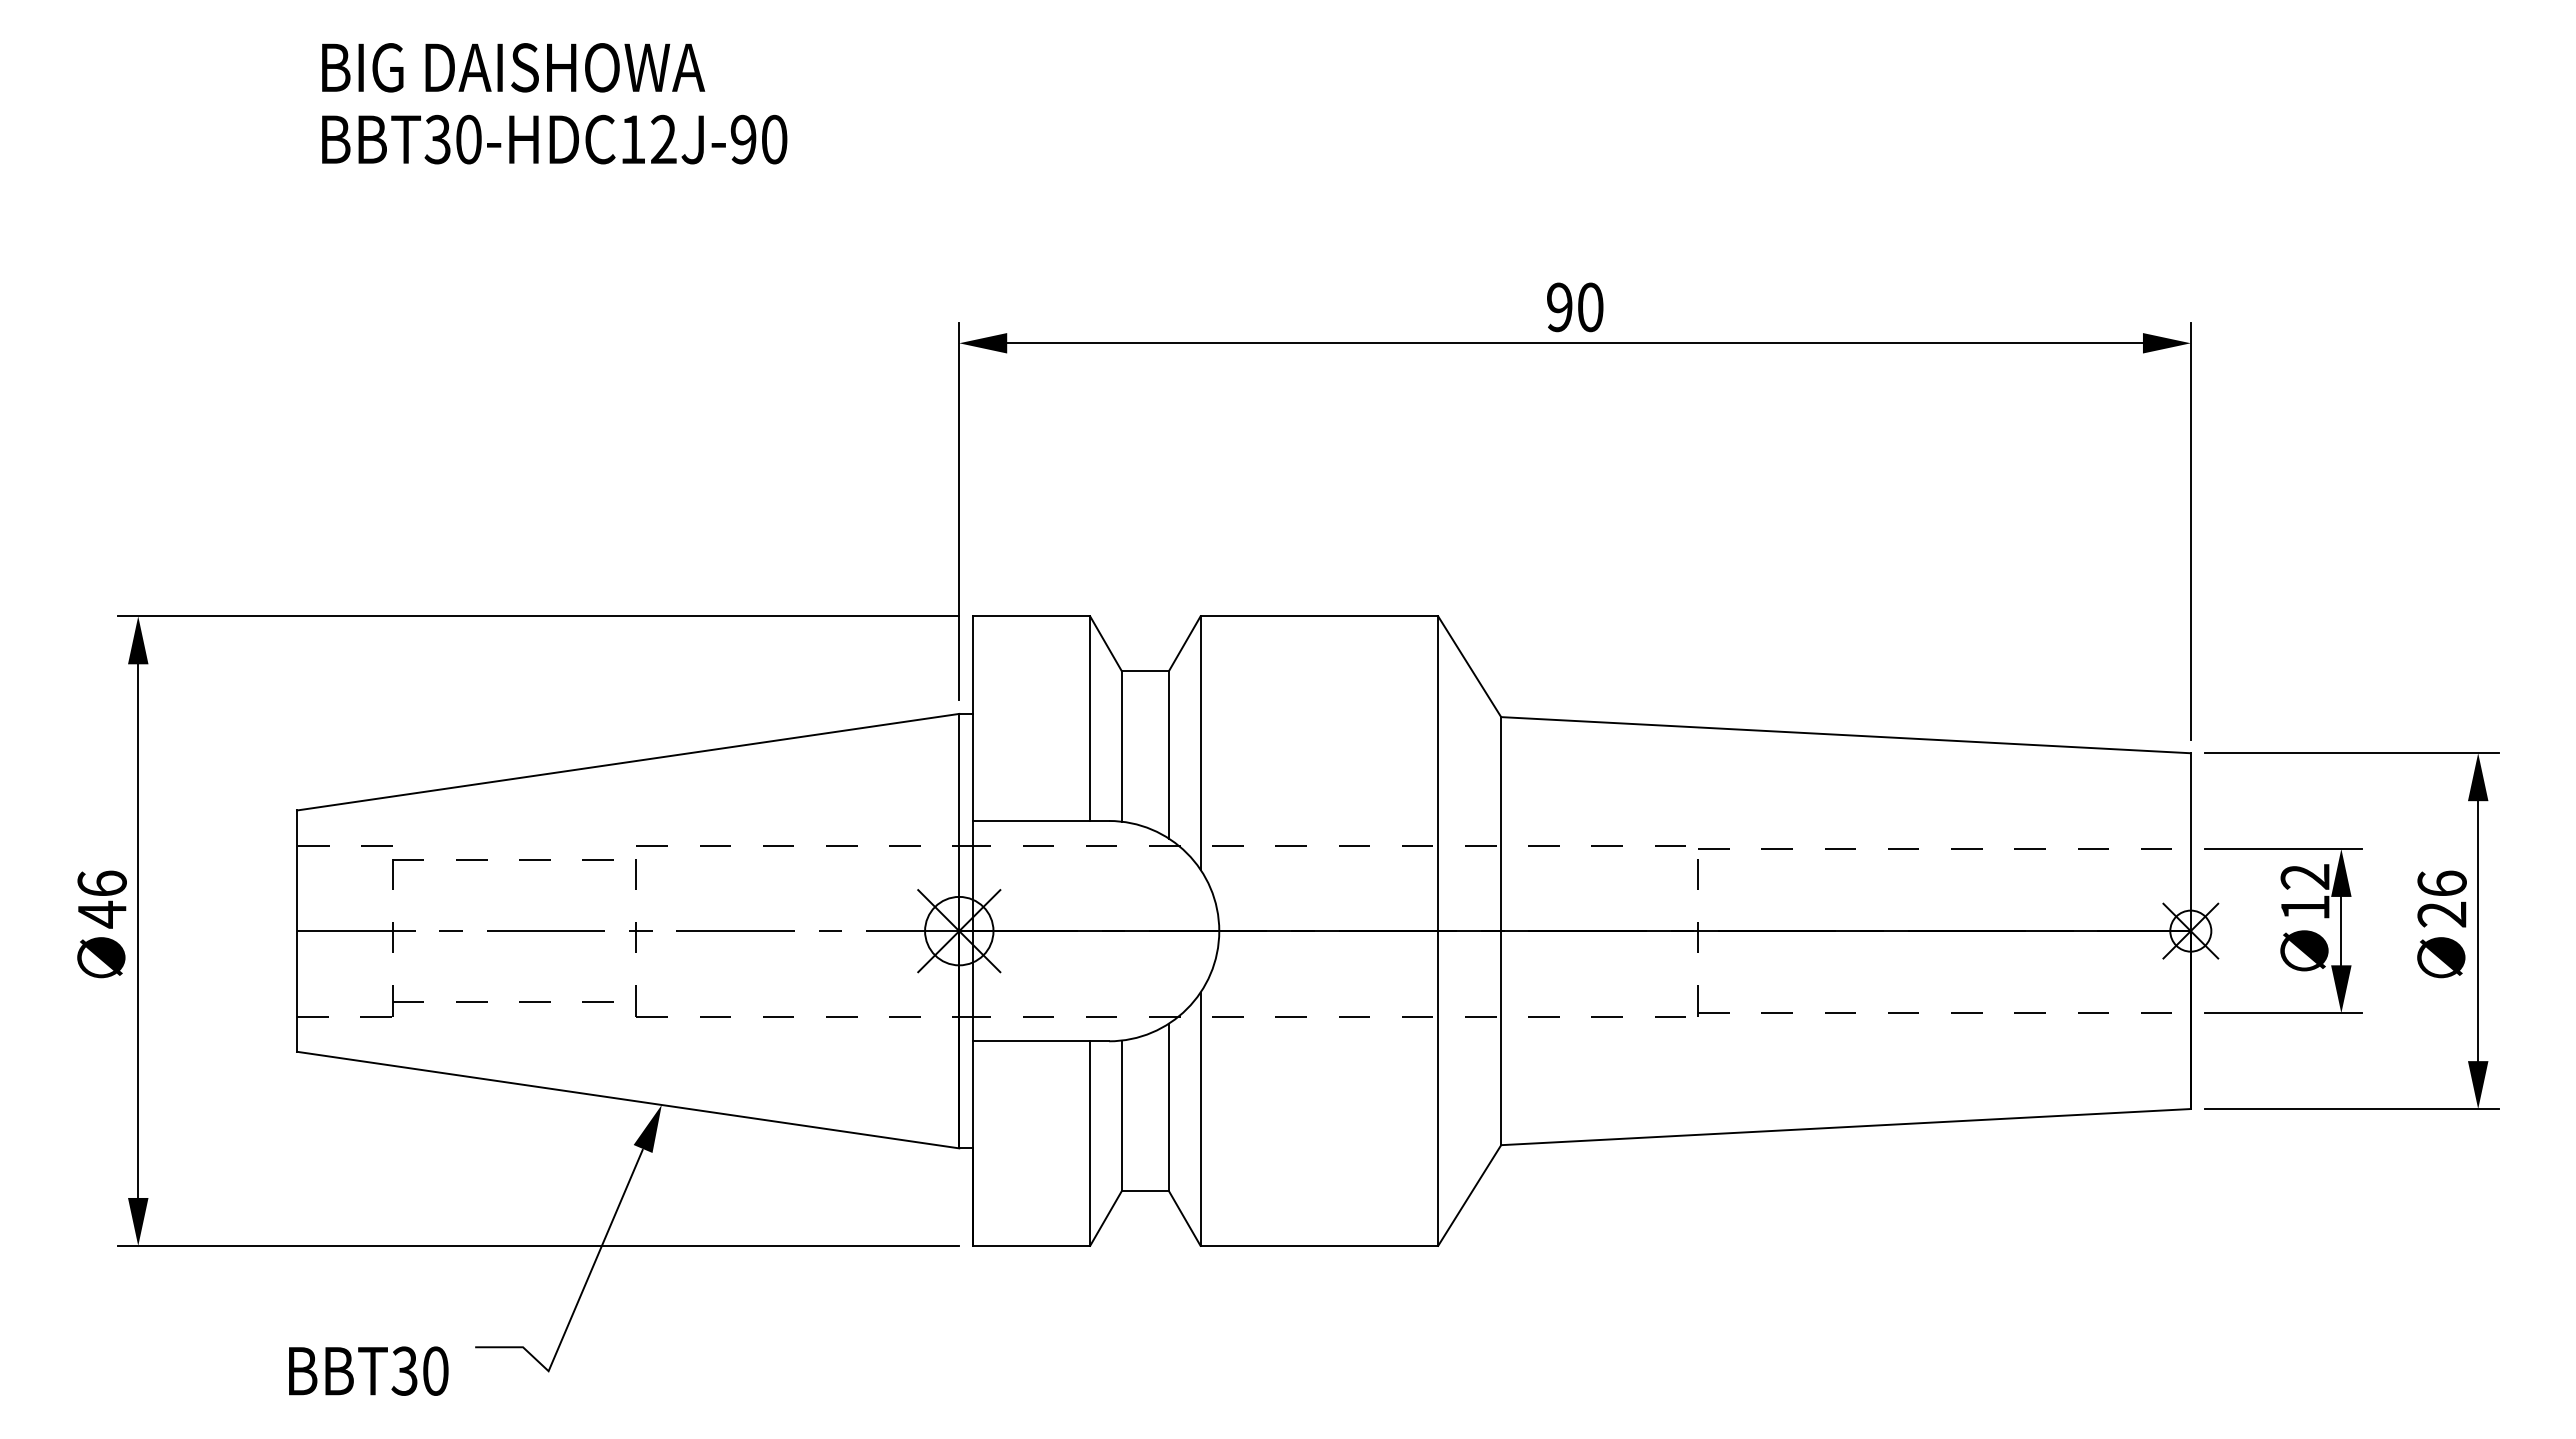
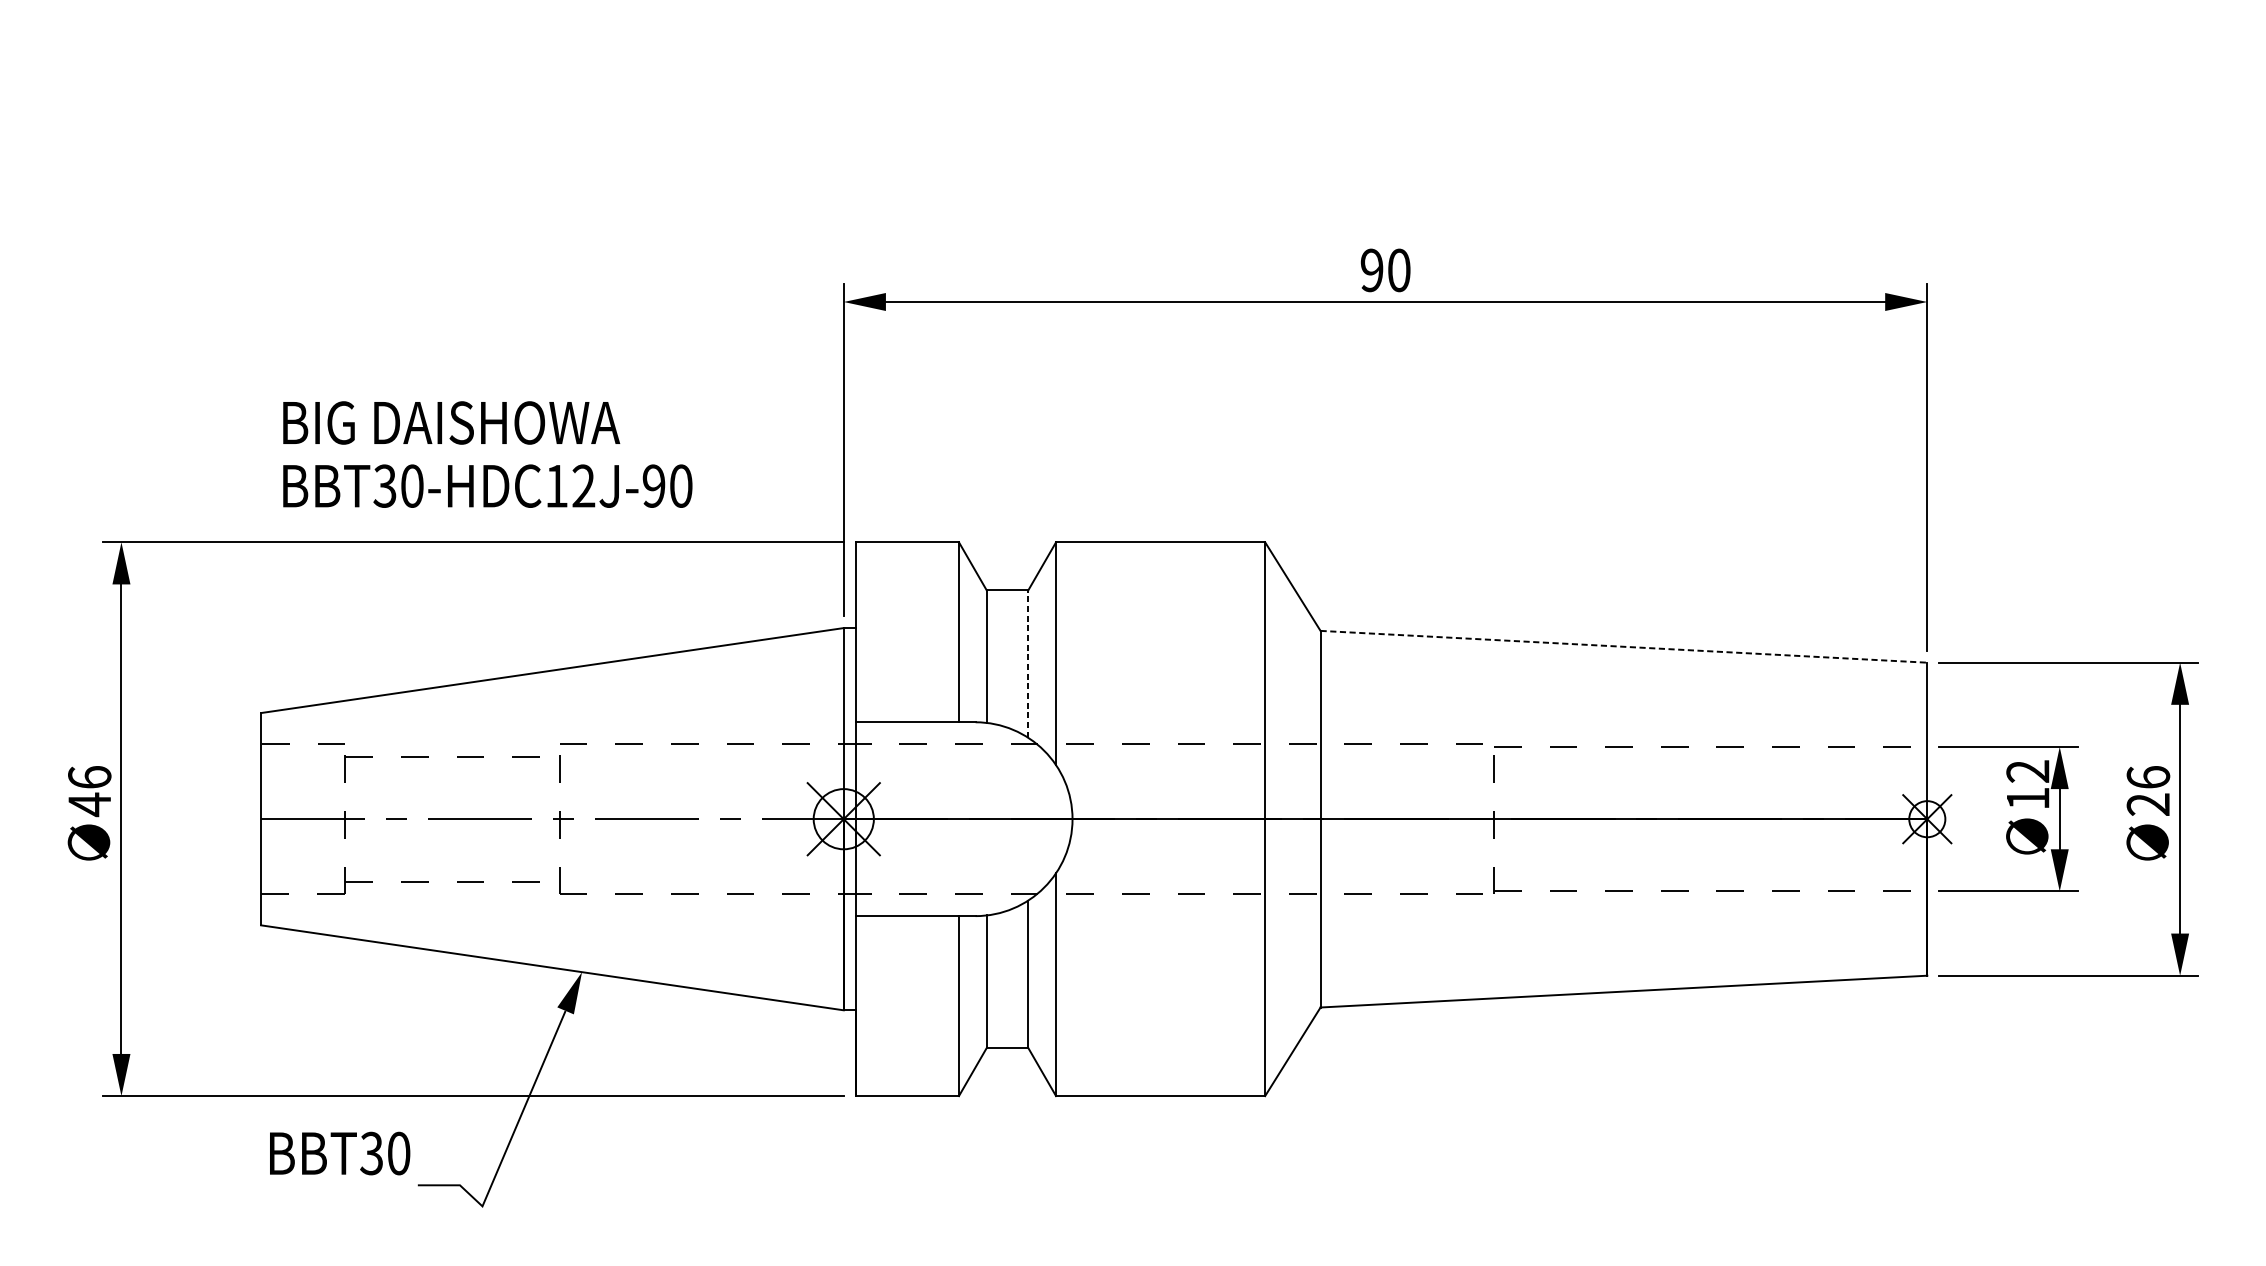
text: (554, 103) -> (487, 454), moved
line: (1846, 735) -> (1624, 647), solid -> dashed
line: (1168, 754) -> (1027, 663), solid -> dashed
text: (368, 1370) -> (339, 1152), moved

